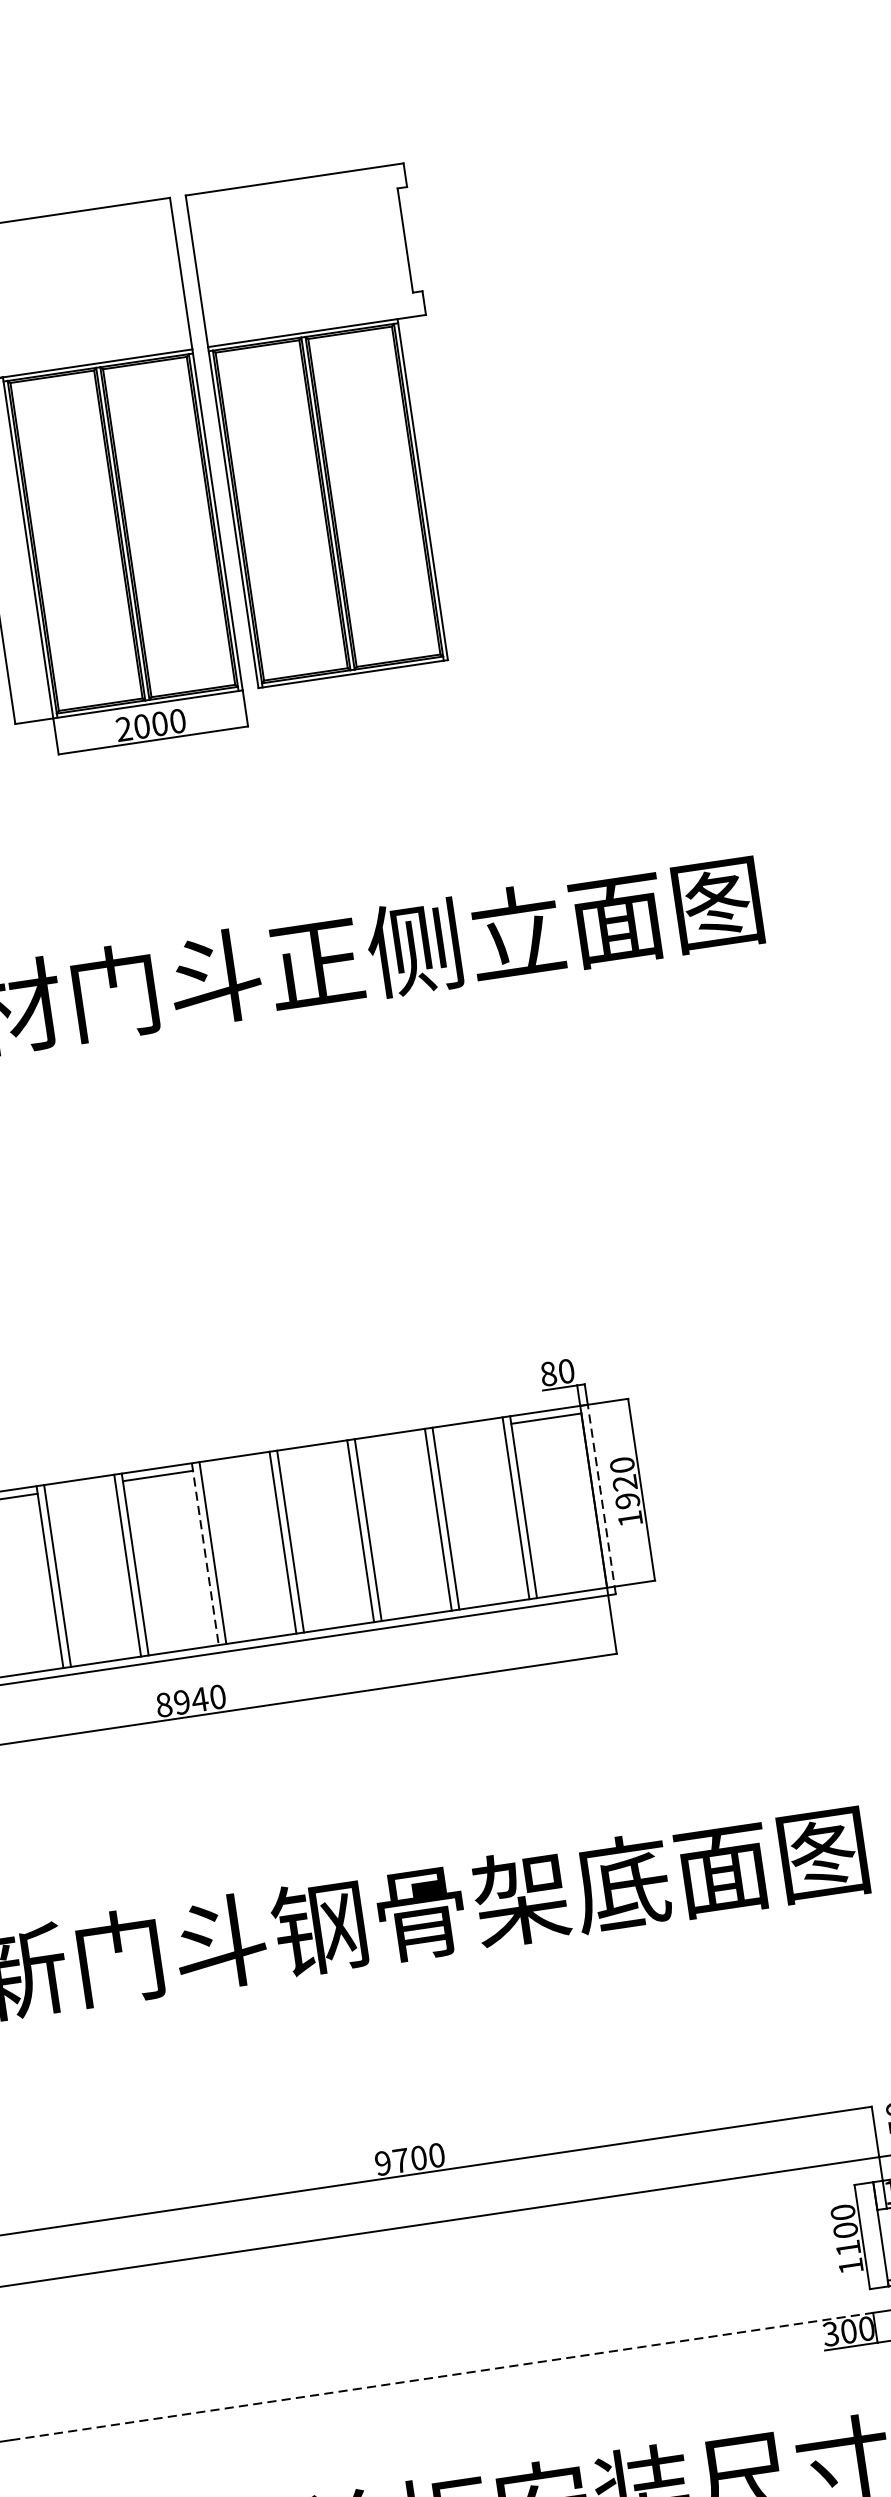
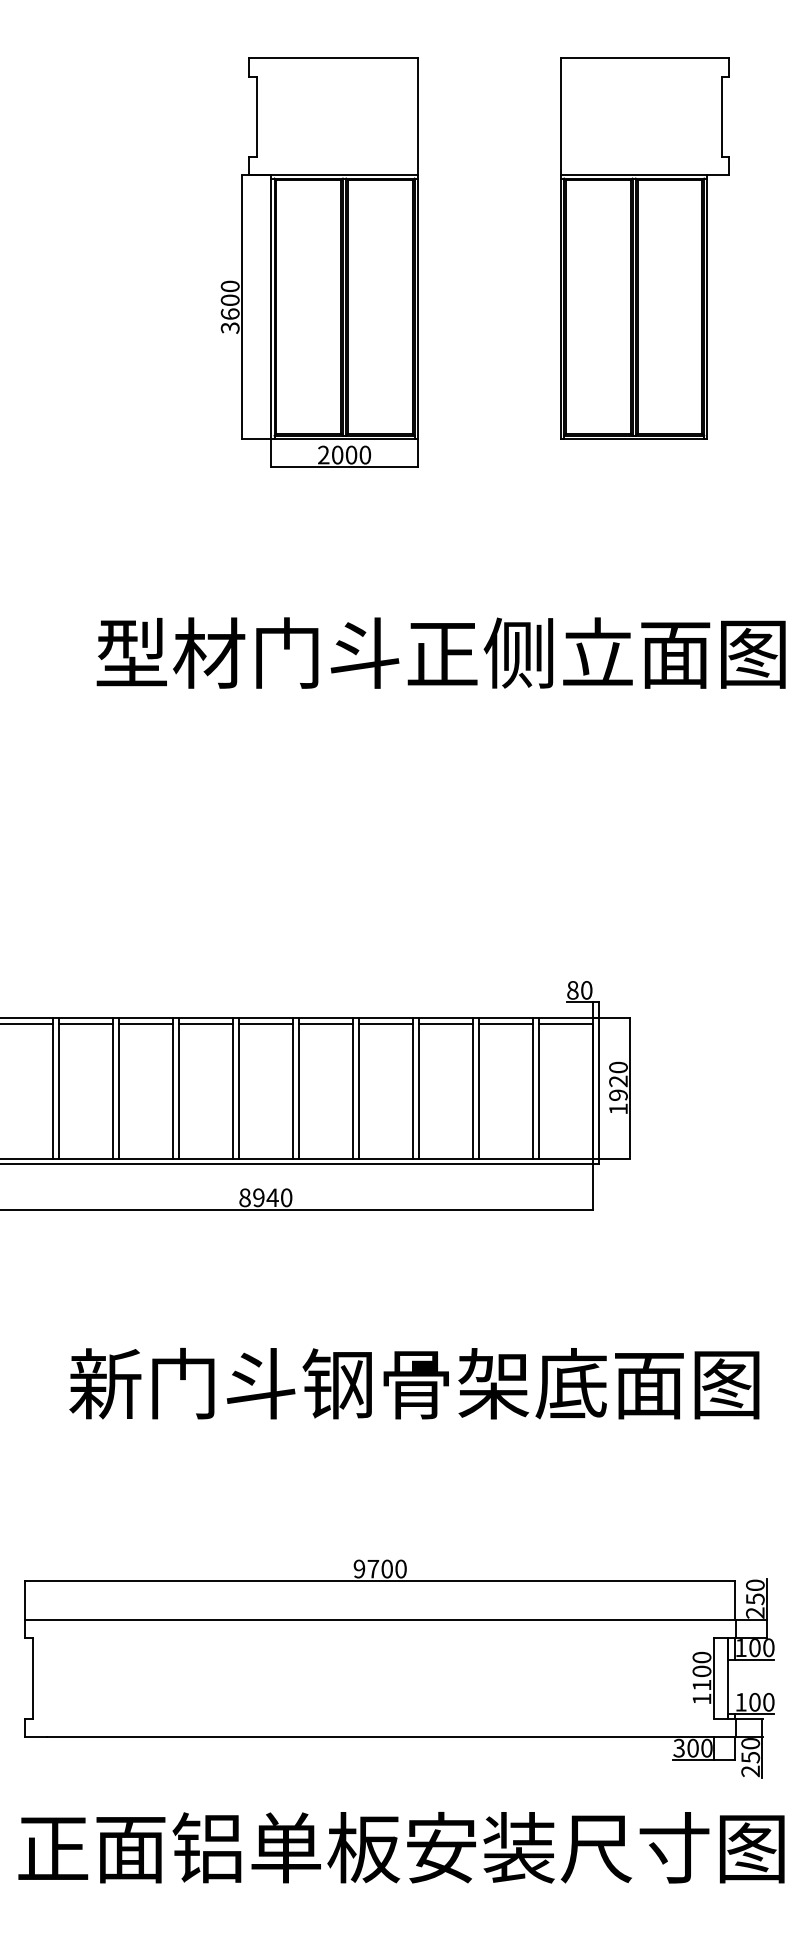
part: (330, 425) -> (644, 248), moved
line: (469, 1429) -> (506, 1023), added
line: (390, 1441) -> (445, 1023), added
line: (312, 1452) -> (385, 1023), added
line: (234, 1464) -> (325, 1023), added
line: (79, 1487) -> (205, 1023), added
line: (602, 1498) -> (599, 1090), dashed -> solid
line: (205, 1554) -> (293, 1088), dashed -> solid
line: (442, 2375) -> (380, 1736), dashed -> solid

